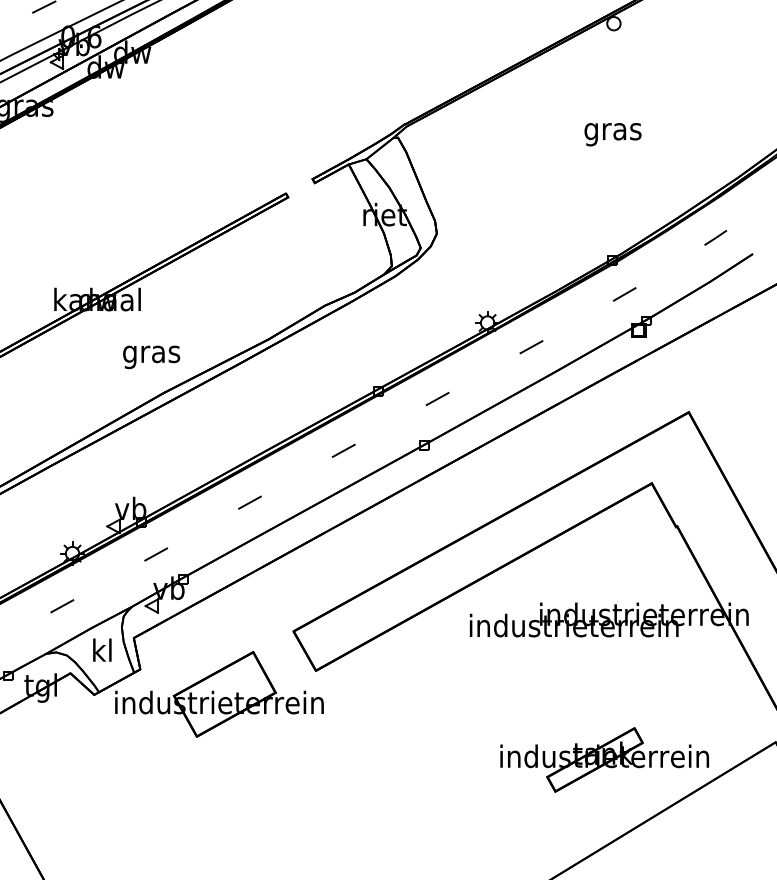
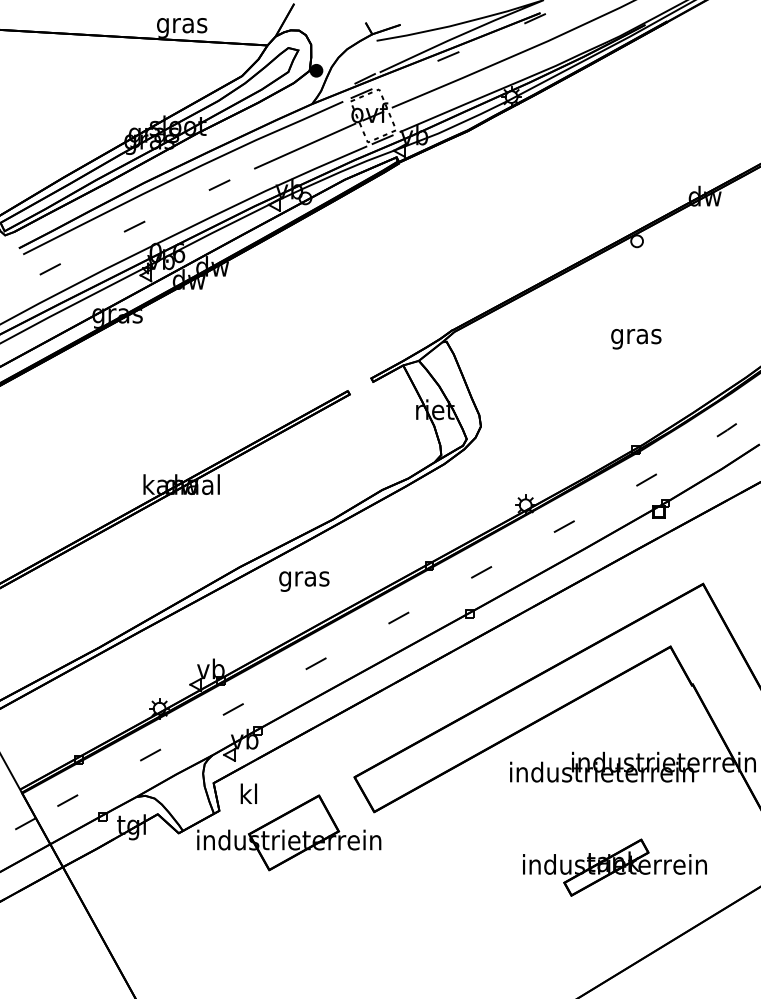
text: (151, 357) -> (304, 581), moved
text: (101, 649) -> (248, 793), moved
part: (604, 759) -> (614, 867), moved

